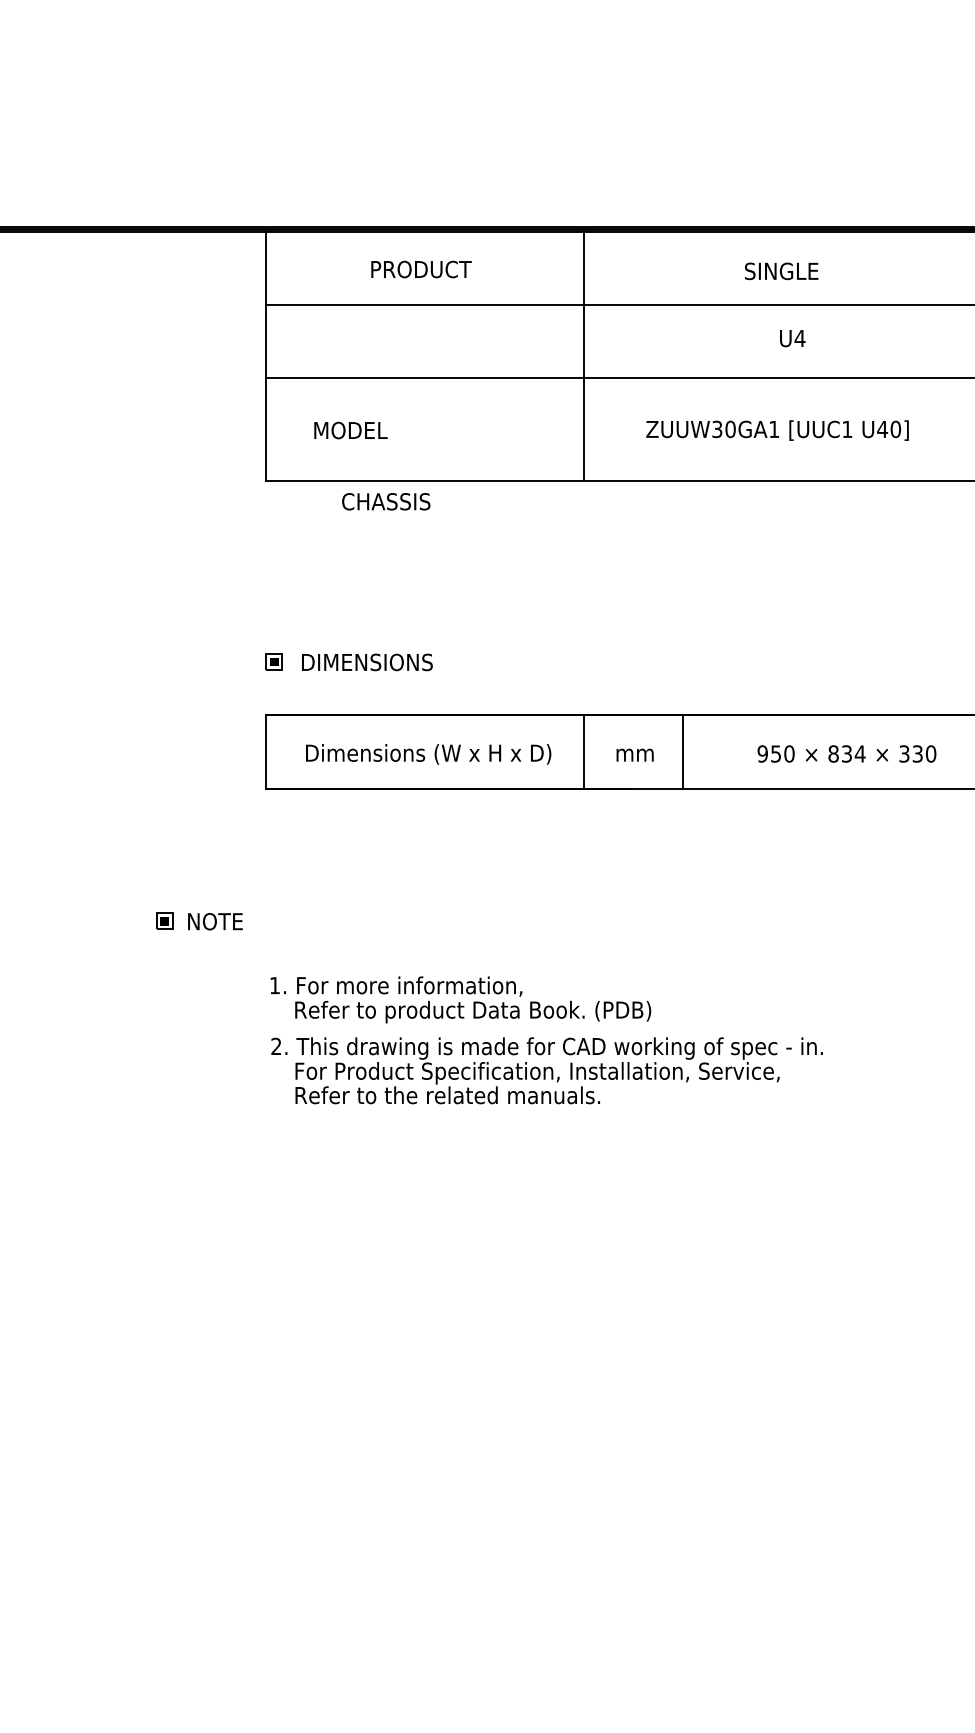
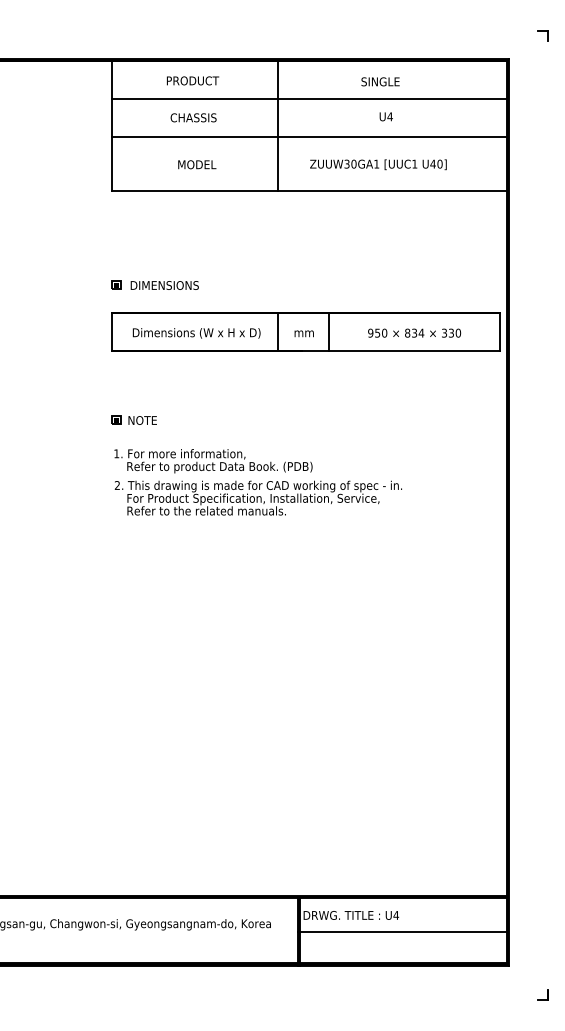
text: (351, 430) -> (197, 164), moved
text: (385, 501) -> (193, 117), moved
part: (197, 919) -> (133, 419), moved

